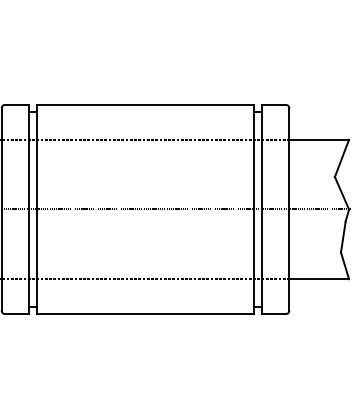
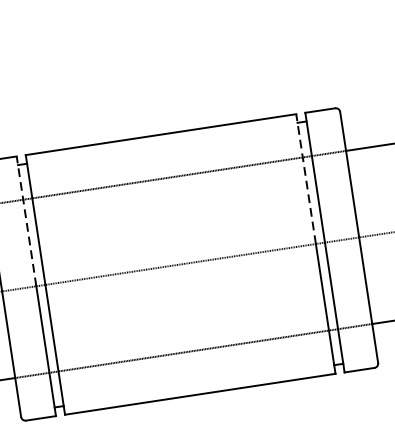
line: (29, 156) -> (26, 220), solid -> dashed
line: (254, 156) -> (305, 178), solid -> dashed

